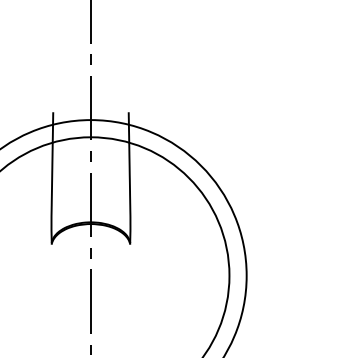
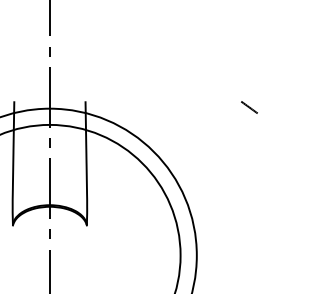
line: (302, 118) -> (249, 107), added

